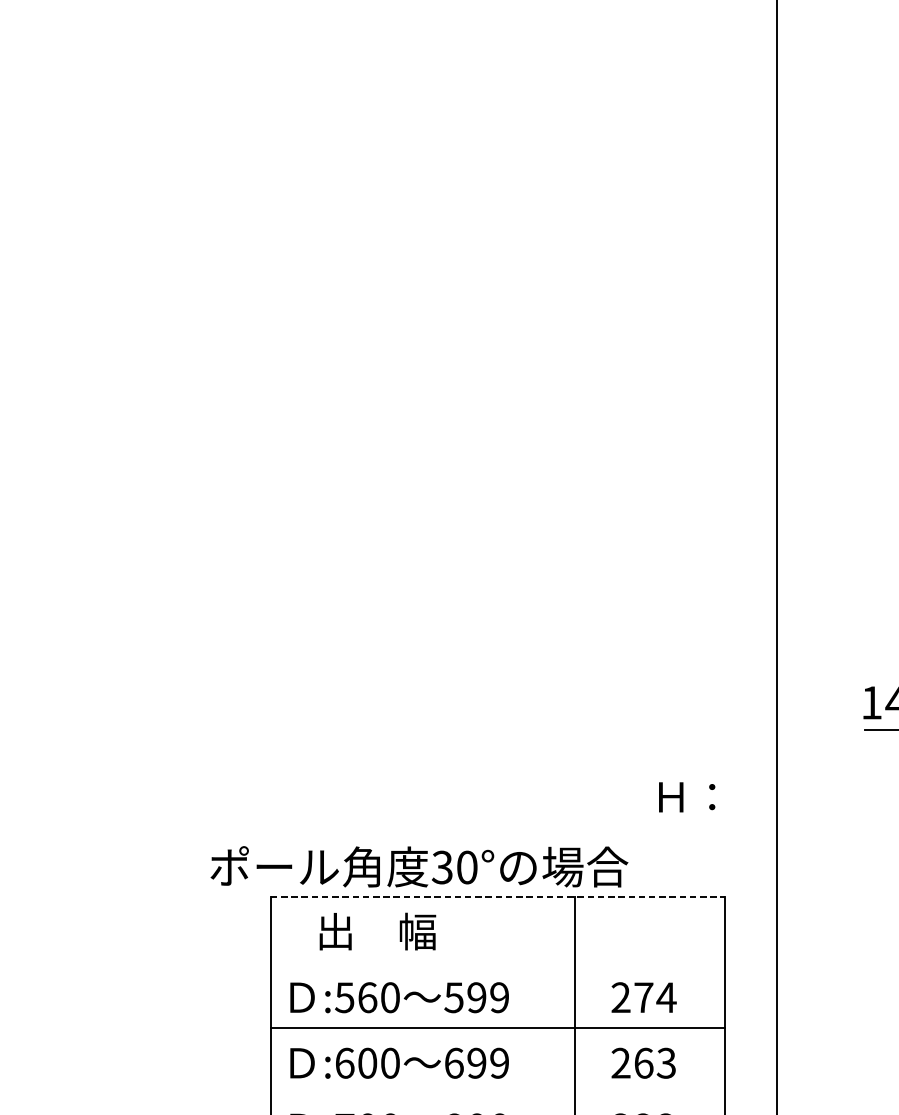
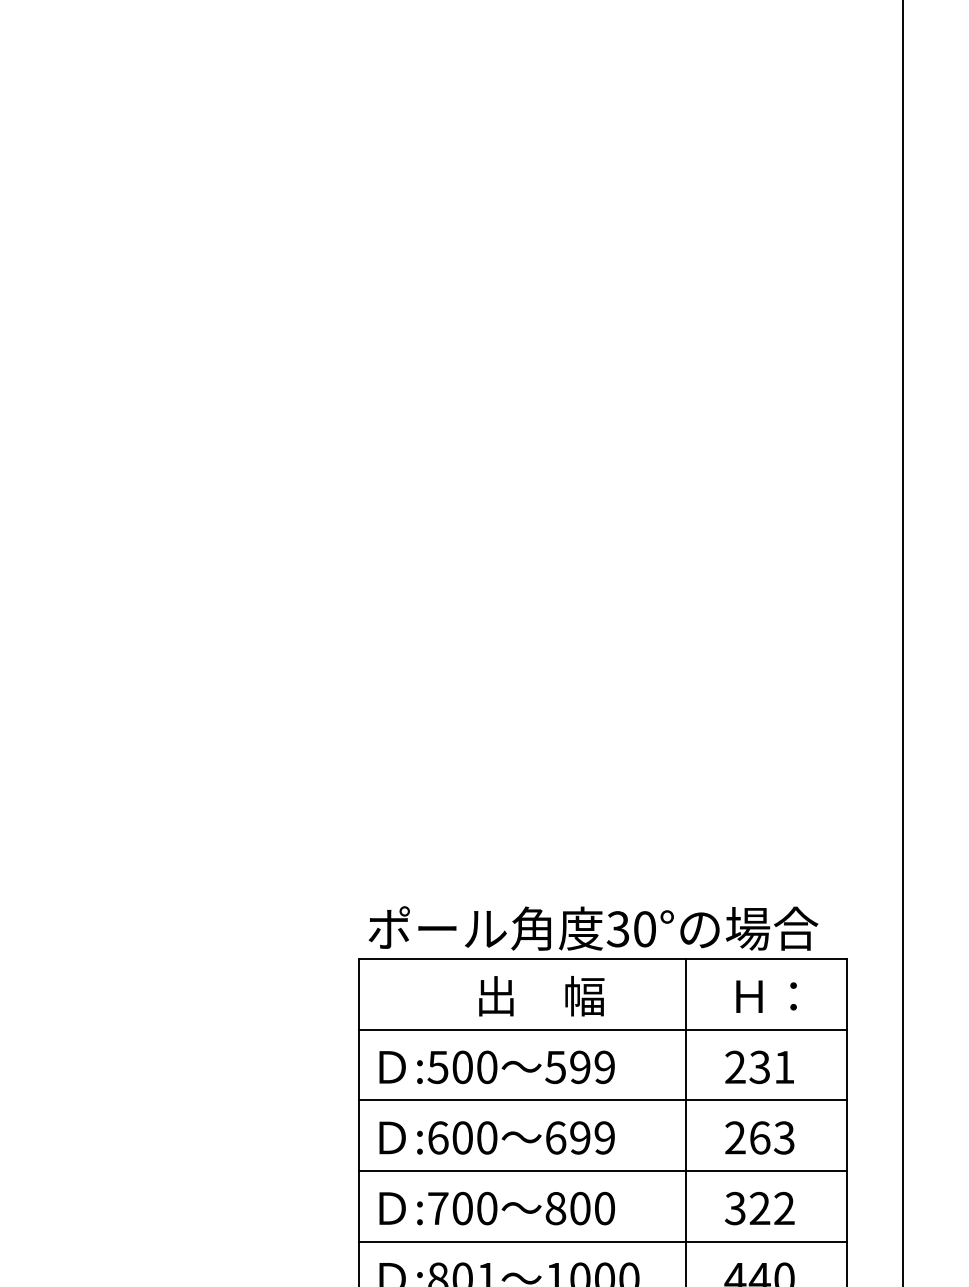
text: (687, 797) -> (766, 996), moved
text: (419, 866) -> (593, 928), moved
line: (498, 897) -> (603, 959), dashed -> solid
text: (377, 931) -> (541, 996), moved
line: (497, 962) -> (602, 1029), added
text: (367, 997) -> (462, 1067), :560 -> :500
text: (655, 997) -> (772, 1067), 274 -> 231
line: (497, 1094) -> (602, 1171), added

